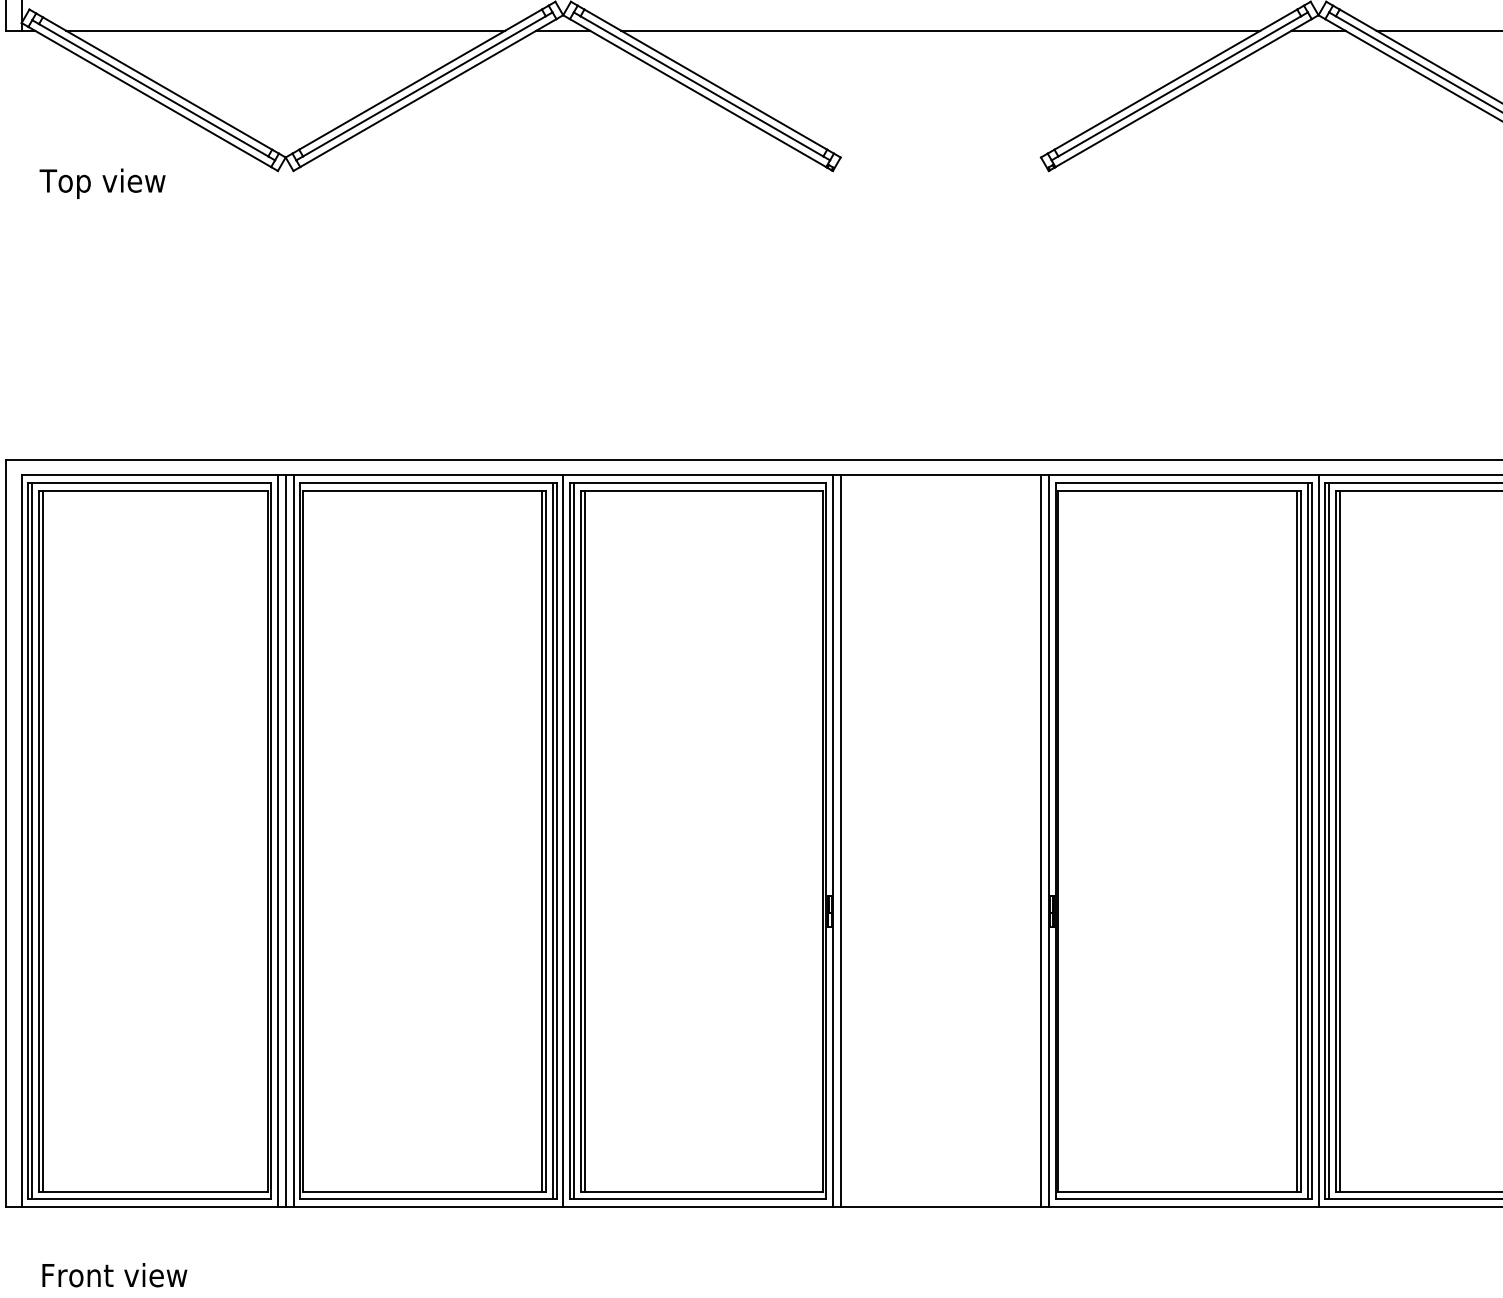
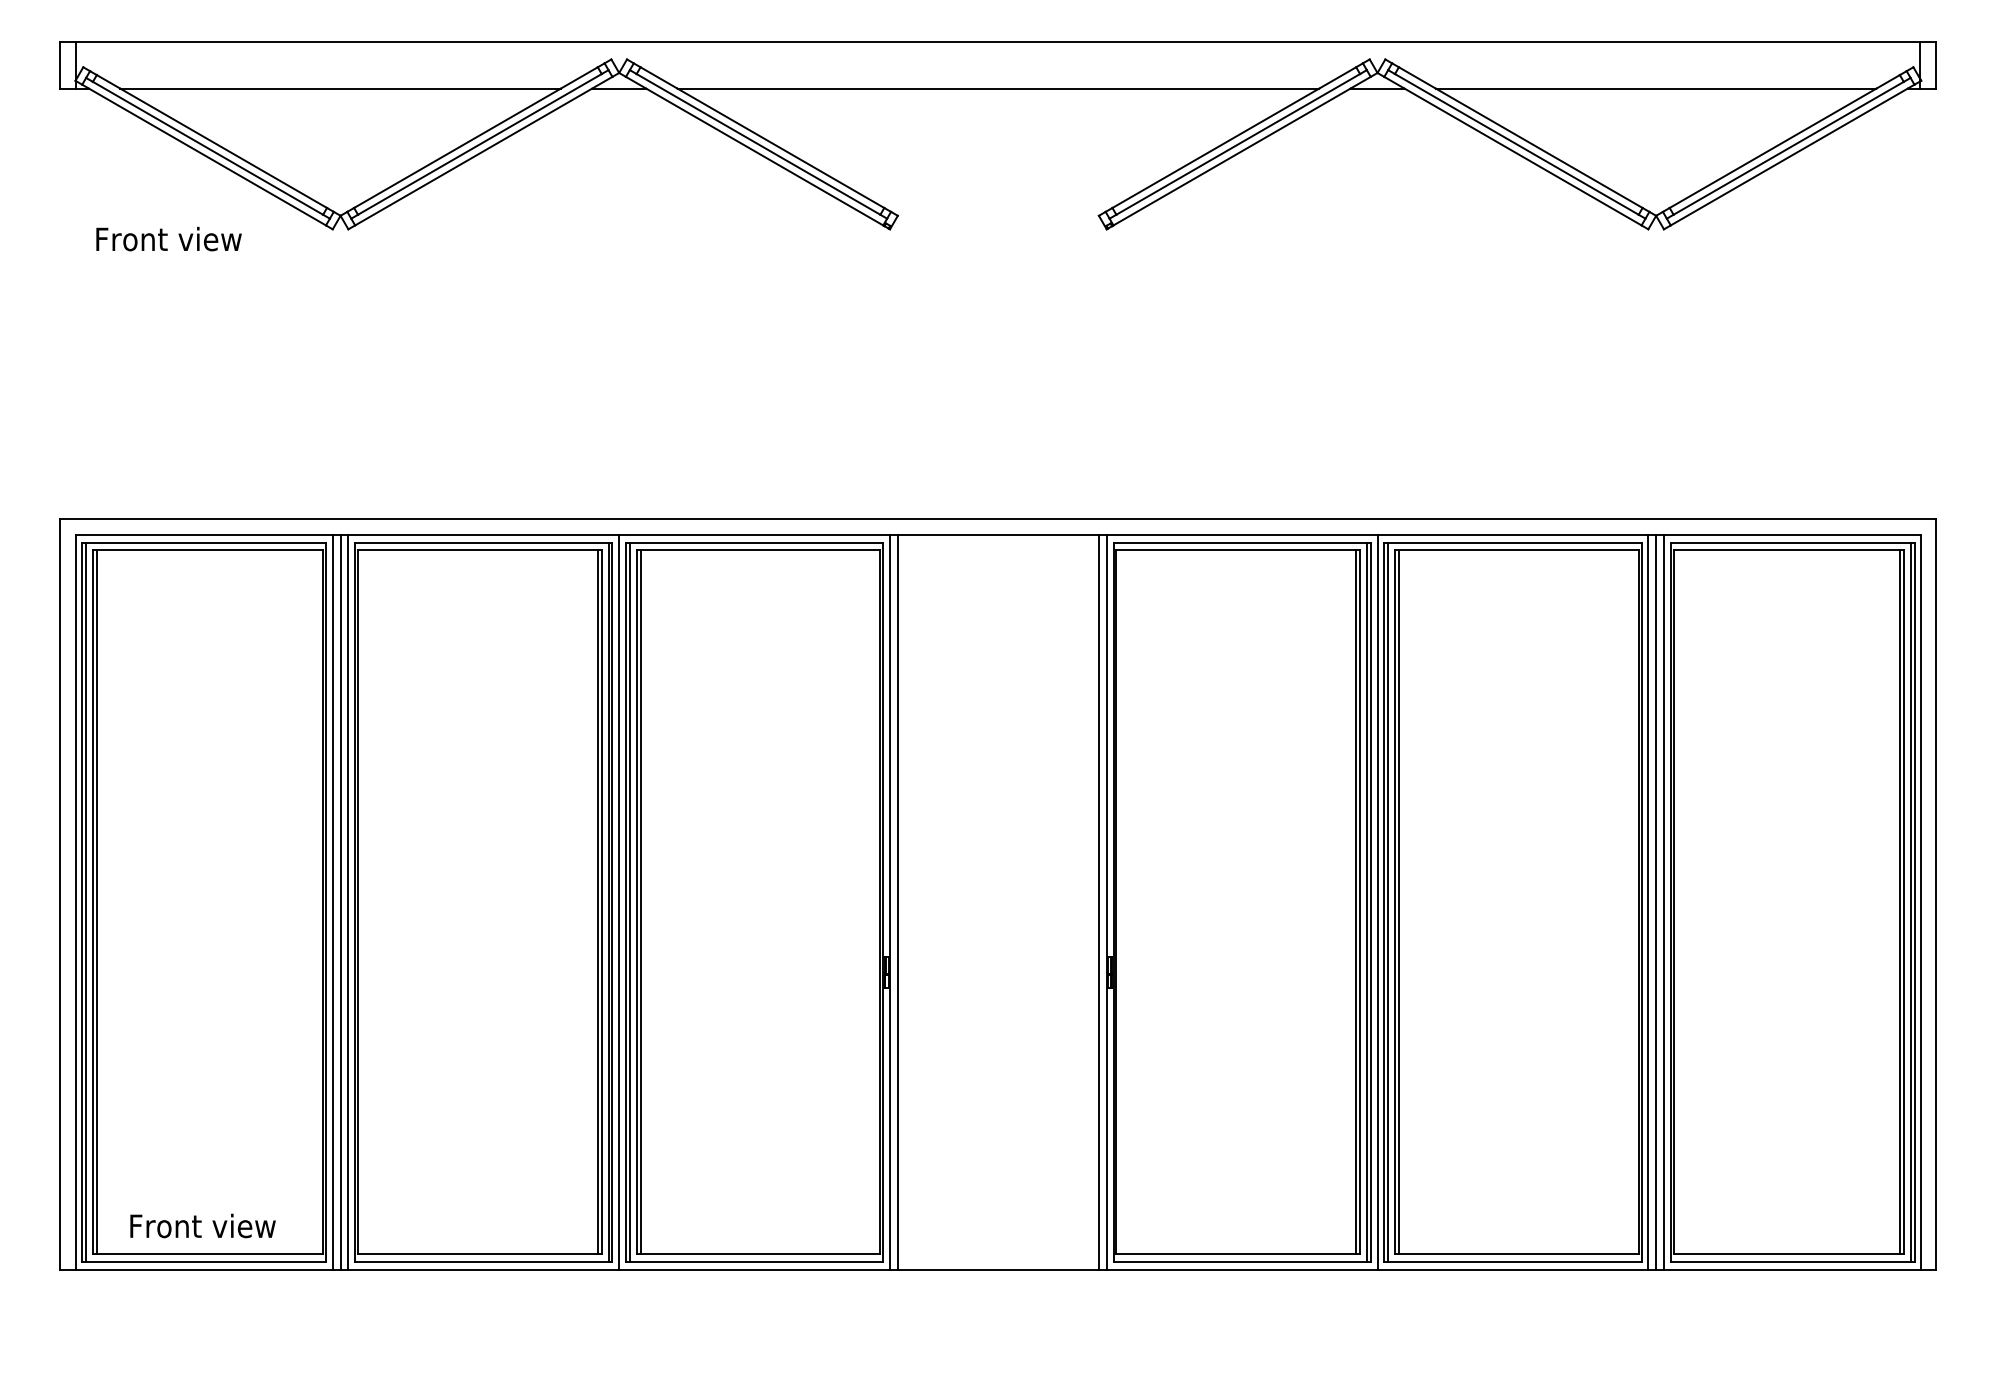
text: (113, 183) -> (167, 241), Top view -> Front view
text: (114, 1274) -> (202, 1225), moved

